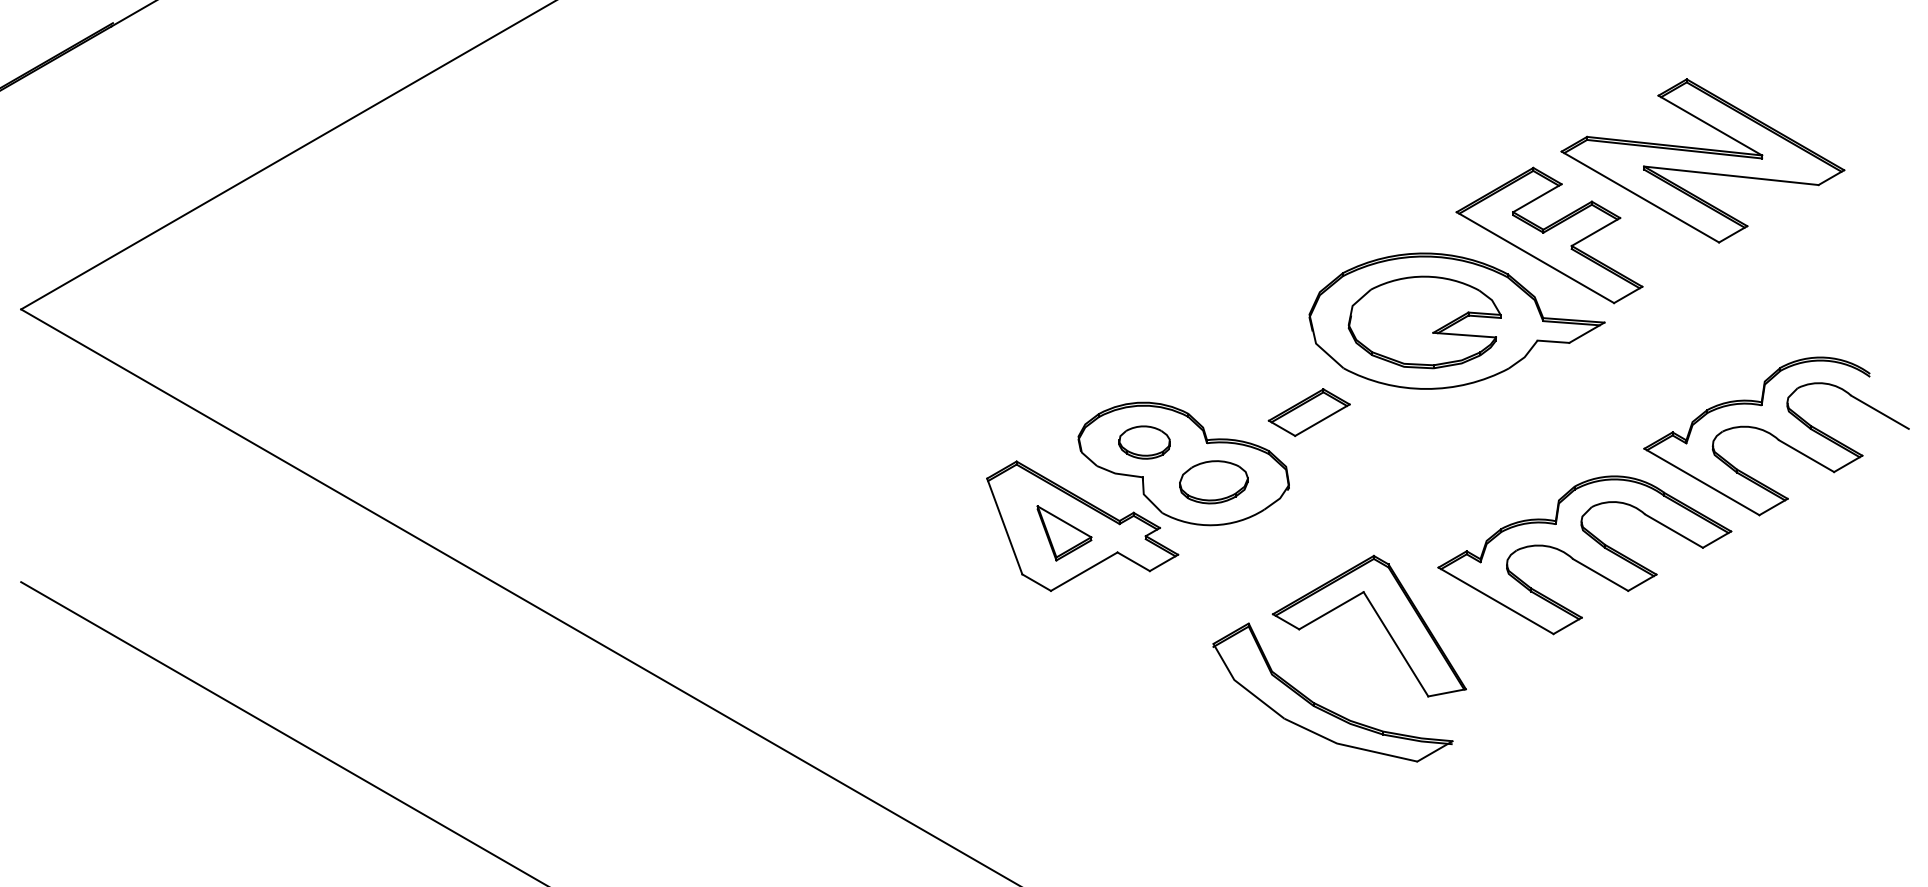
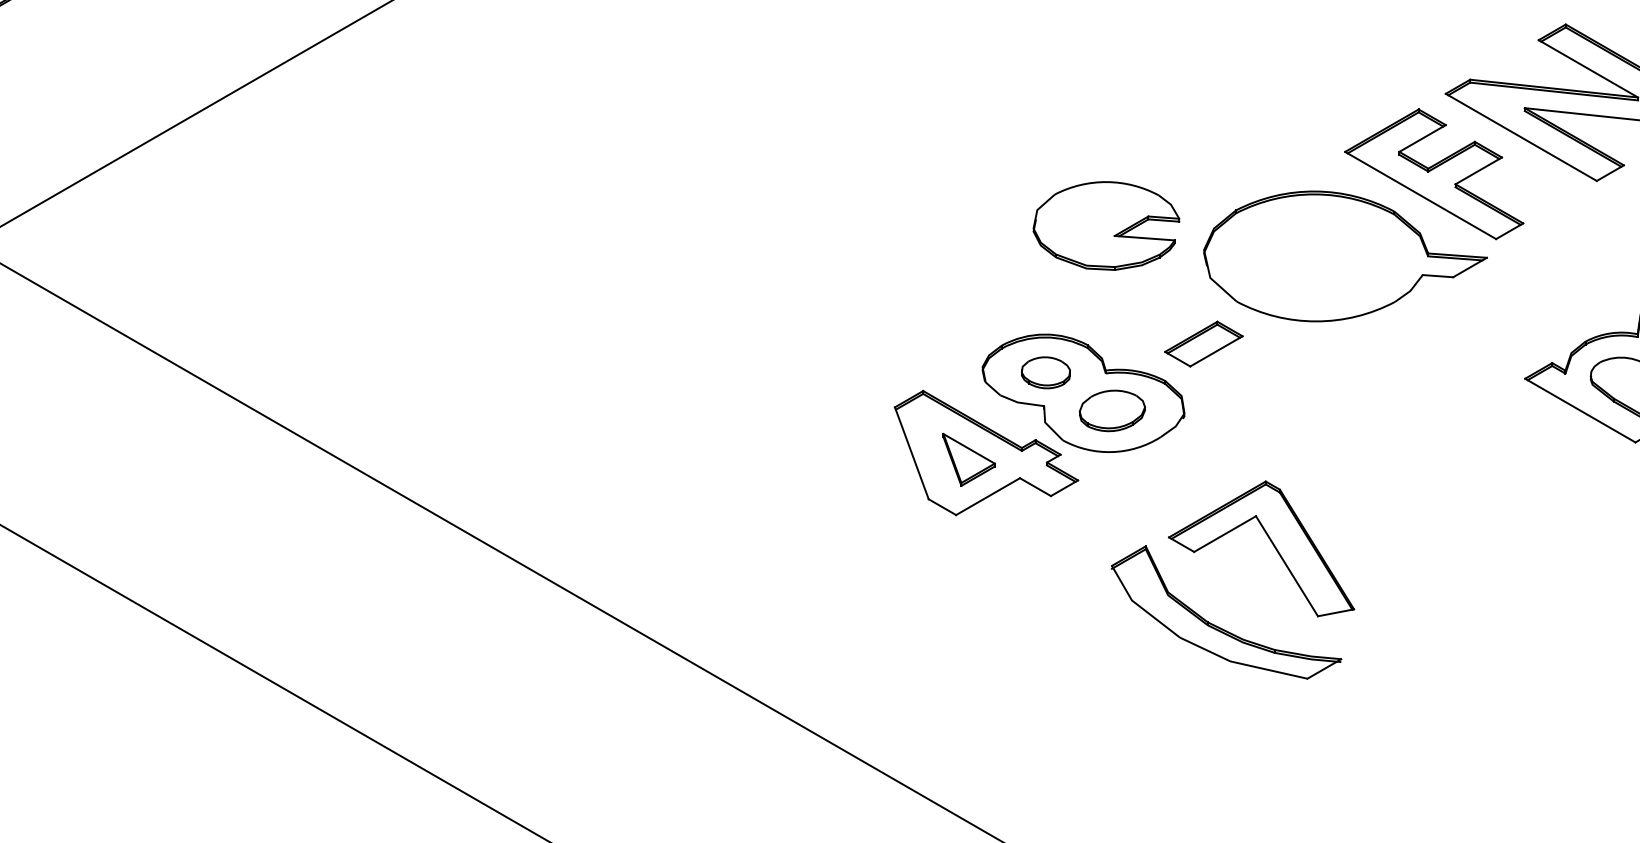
part: (1424, 322) -> (1106, 226), moved
part: (1584, 555) -> (1467, 481), removed

